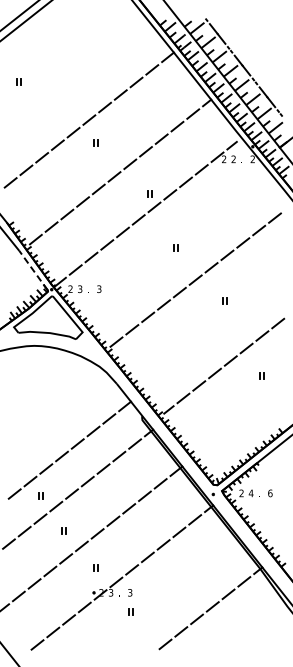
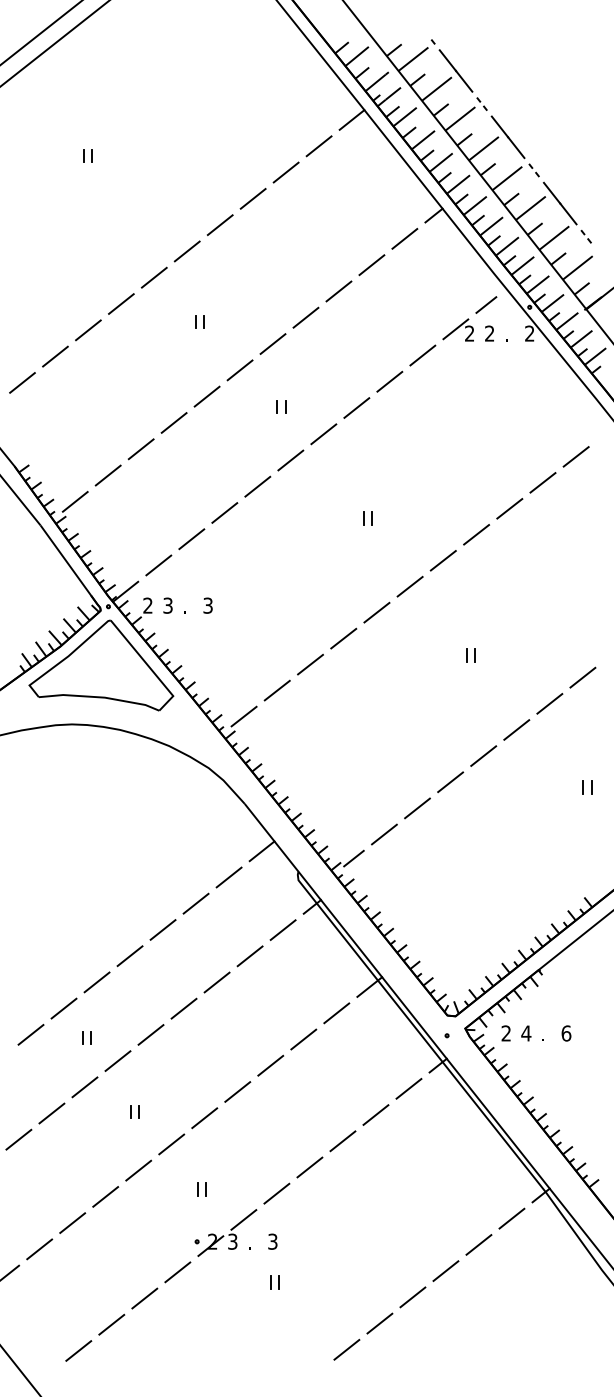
part: (18, 81) -> (87, 153), moved
part: (95, 142) -> (200, 321), moved
part: (149, 193) -> (279, 405), moved
line: (33, 270) -> (70, 566), dashed -> solid
part: (224, 300) -> (470, 654), moved
part: (261, 375) -> (585, 786), moved

